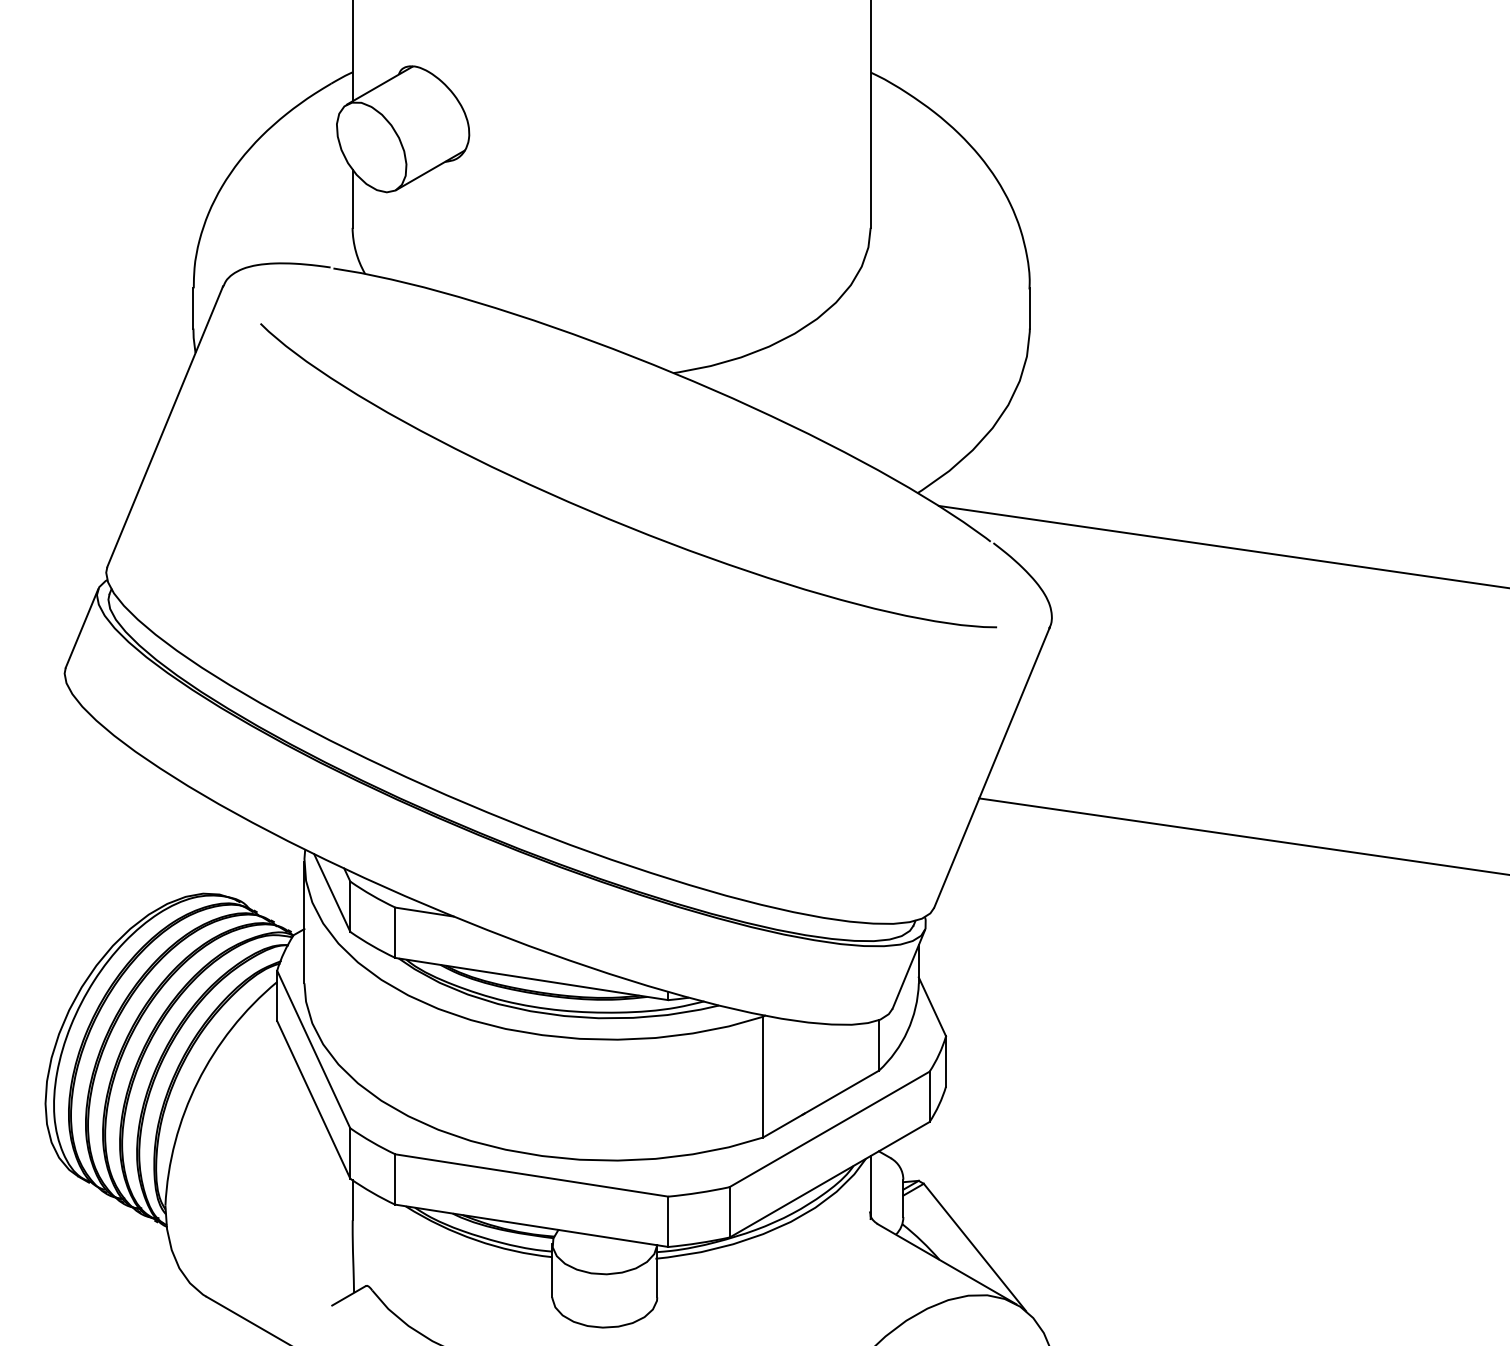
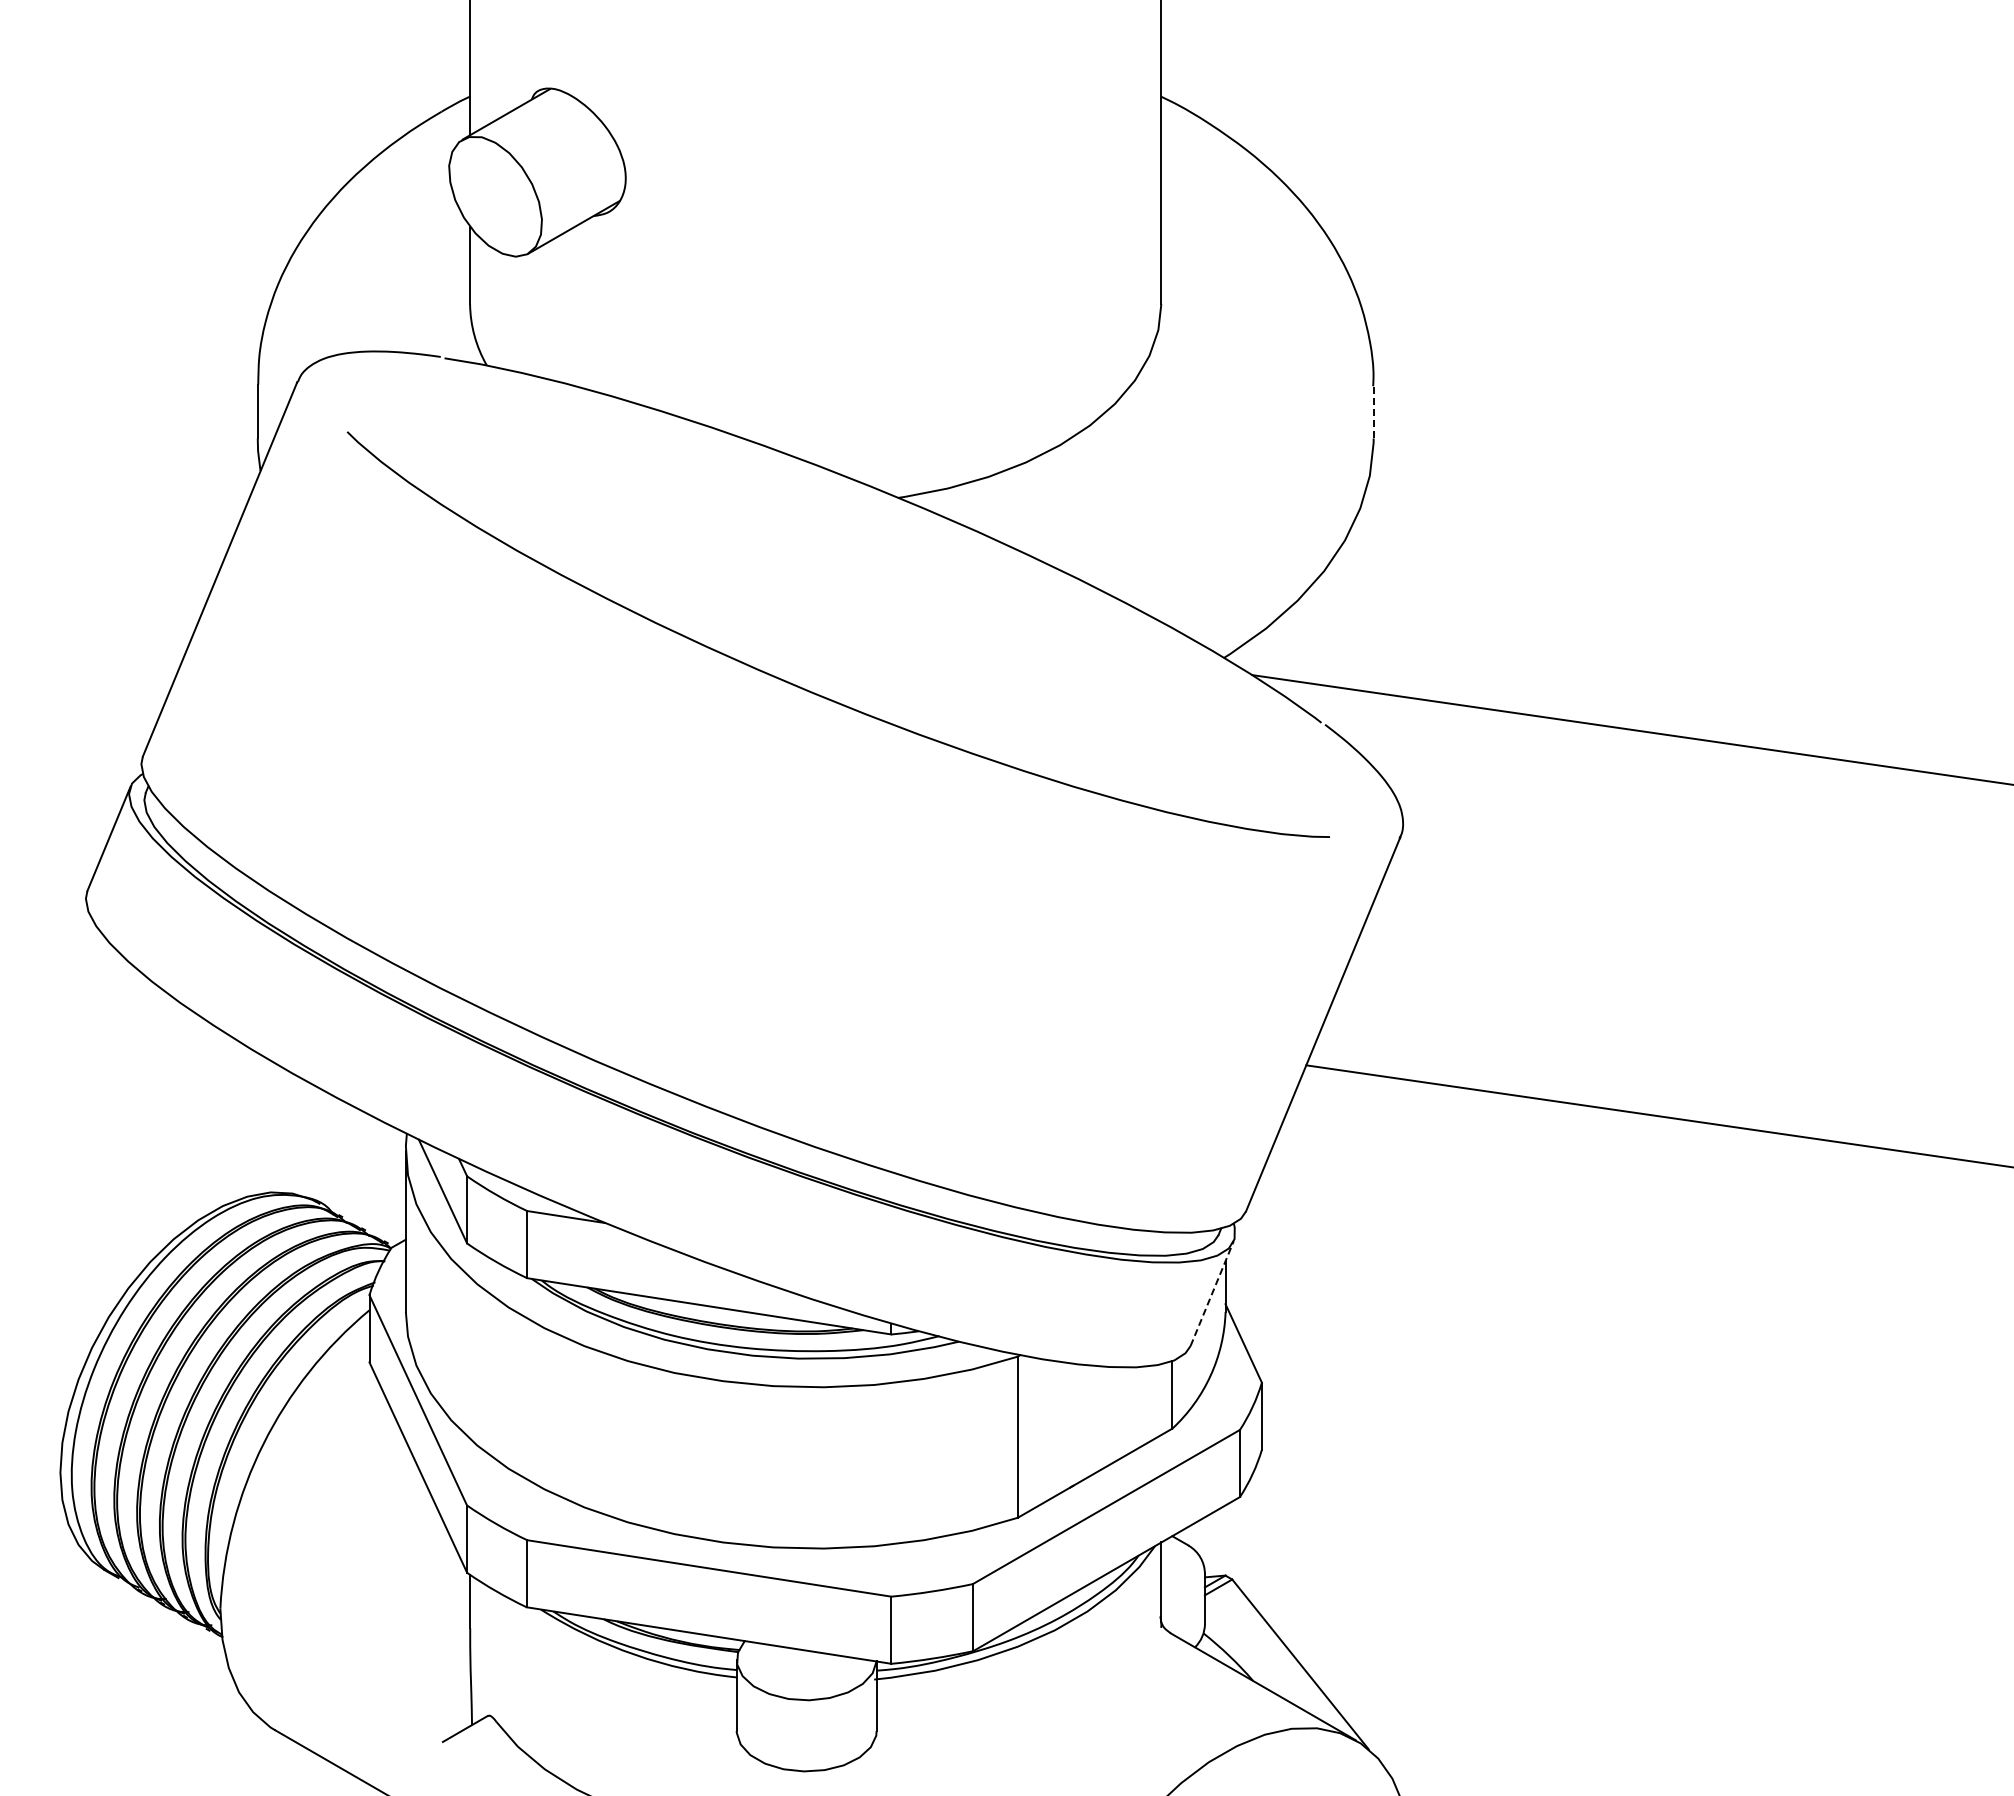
line: (1029, 308) -> (1373, 411), solid -> dashed
line: (909, 969) -> (1212, 1293), solid -> dashed

